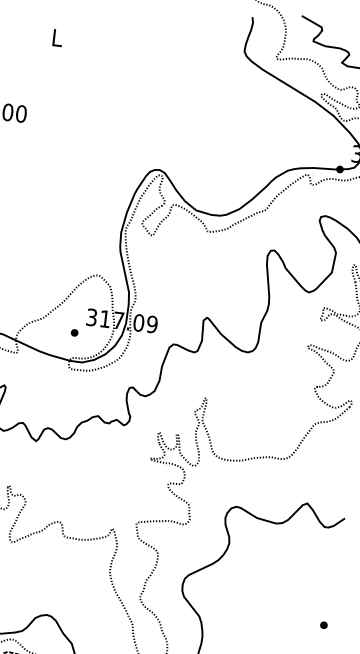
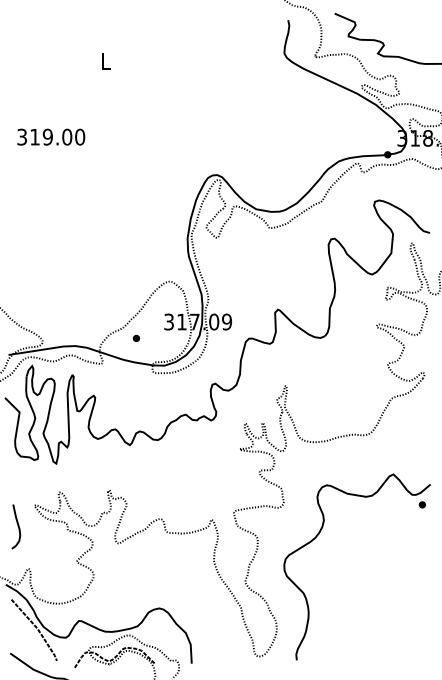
part: (73, 331) -> (135, 337), moved
part: (323, 624) -> (421, 504), moved

